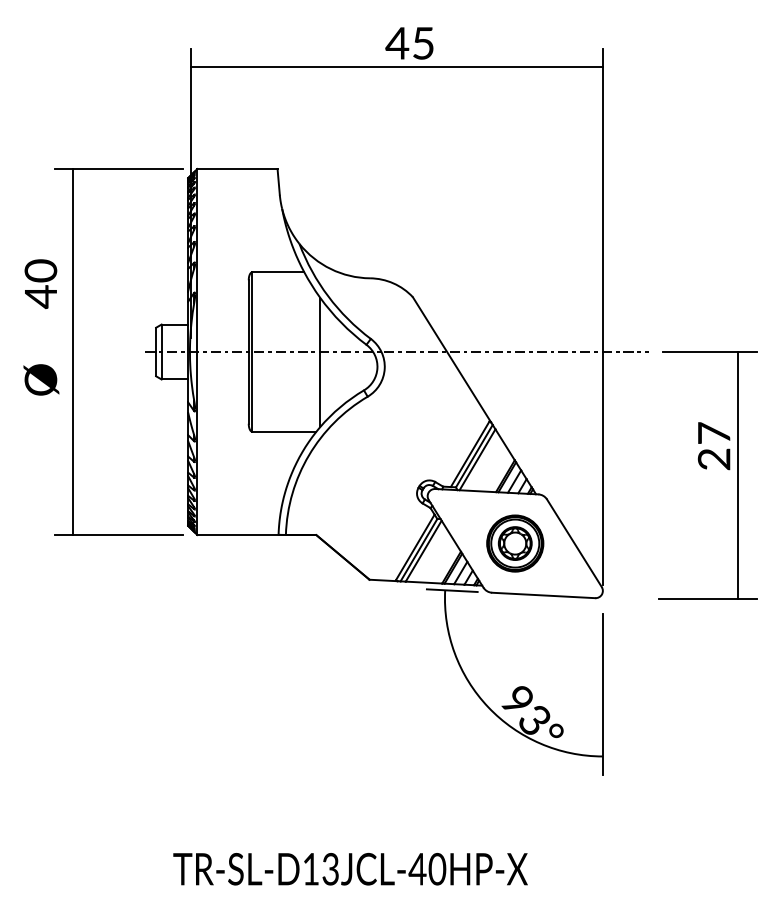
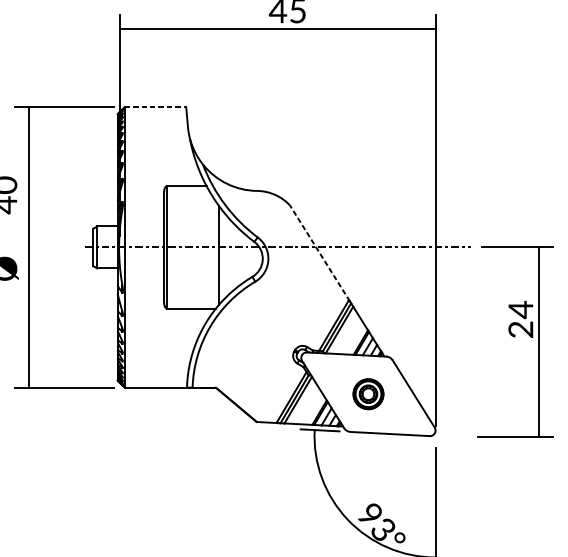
line: (237, 169) -> (155, 107), solid -> dashed
line: (451, 359) -> (319, 253), solid -> dashed
text: (714, 433) -> (521, 309), 27 -> 24
part: (515, 543) -> (368, 394), size x0.7

